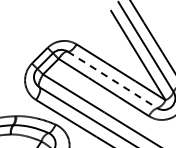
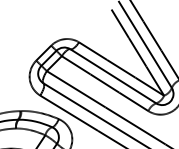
line: (112, 80) -> (113, 76), dashed -> solid

